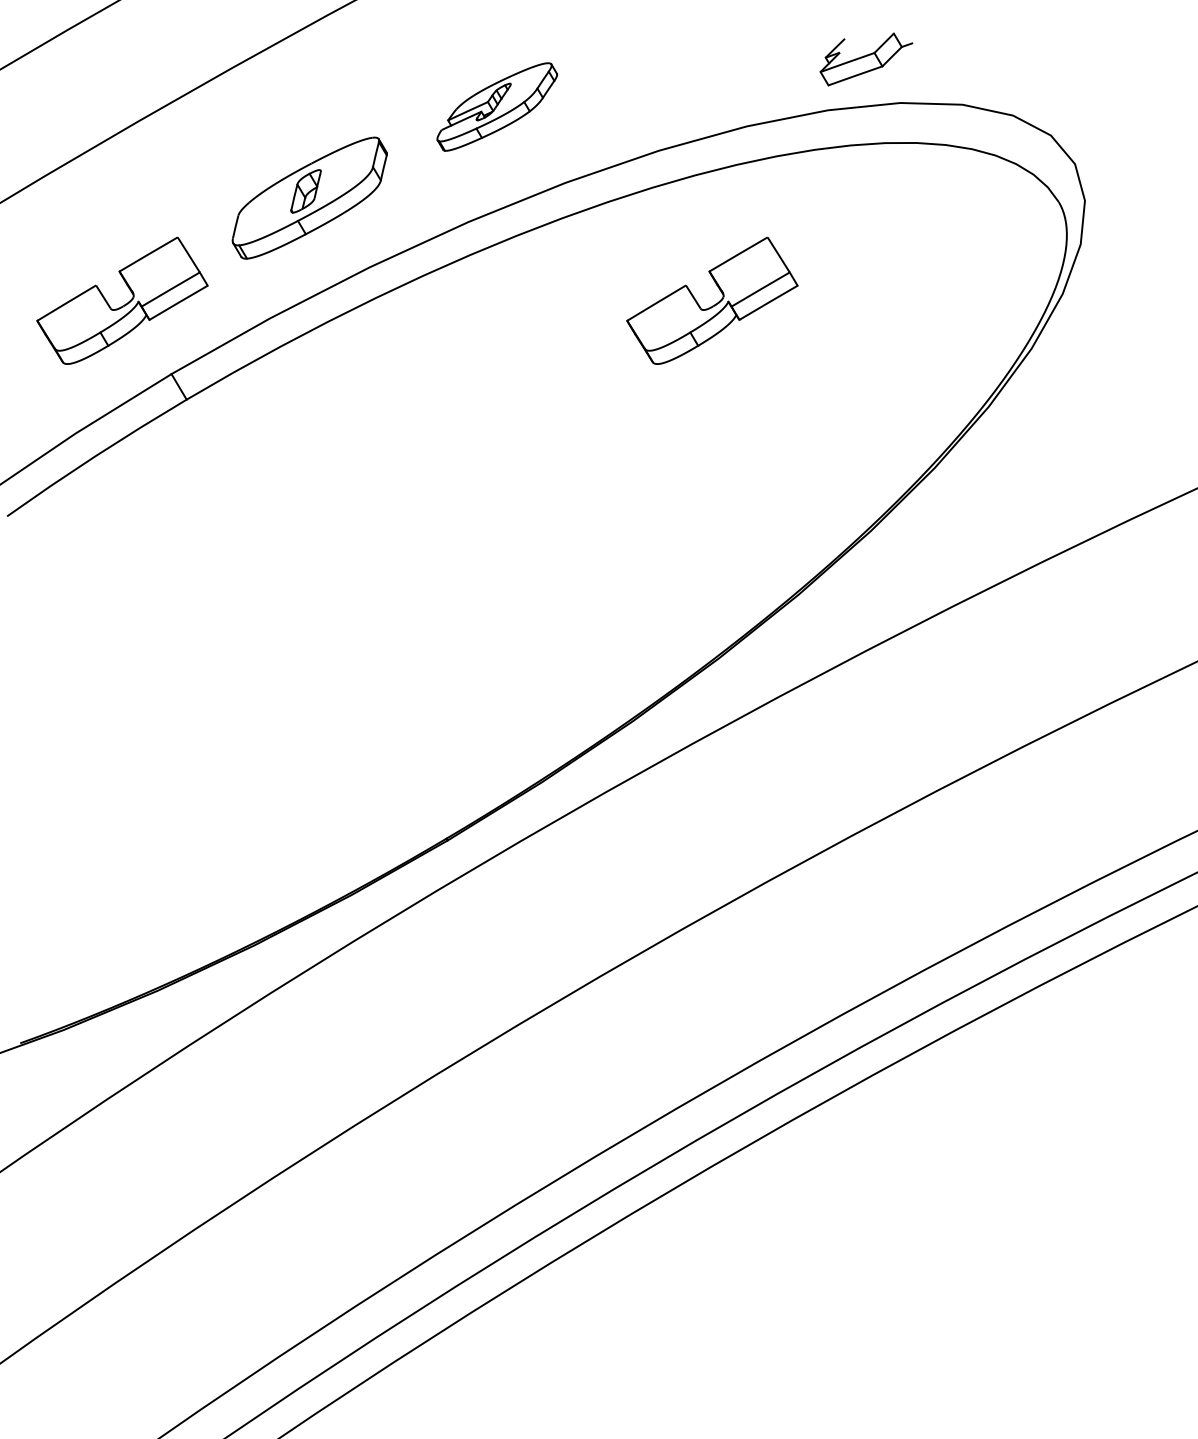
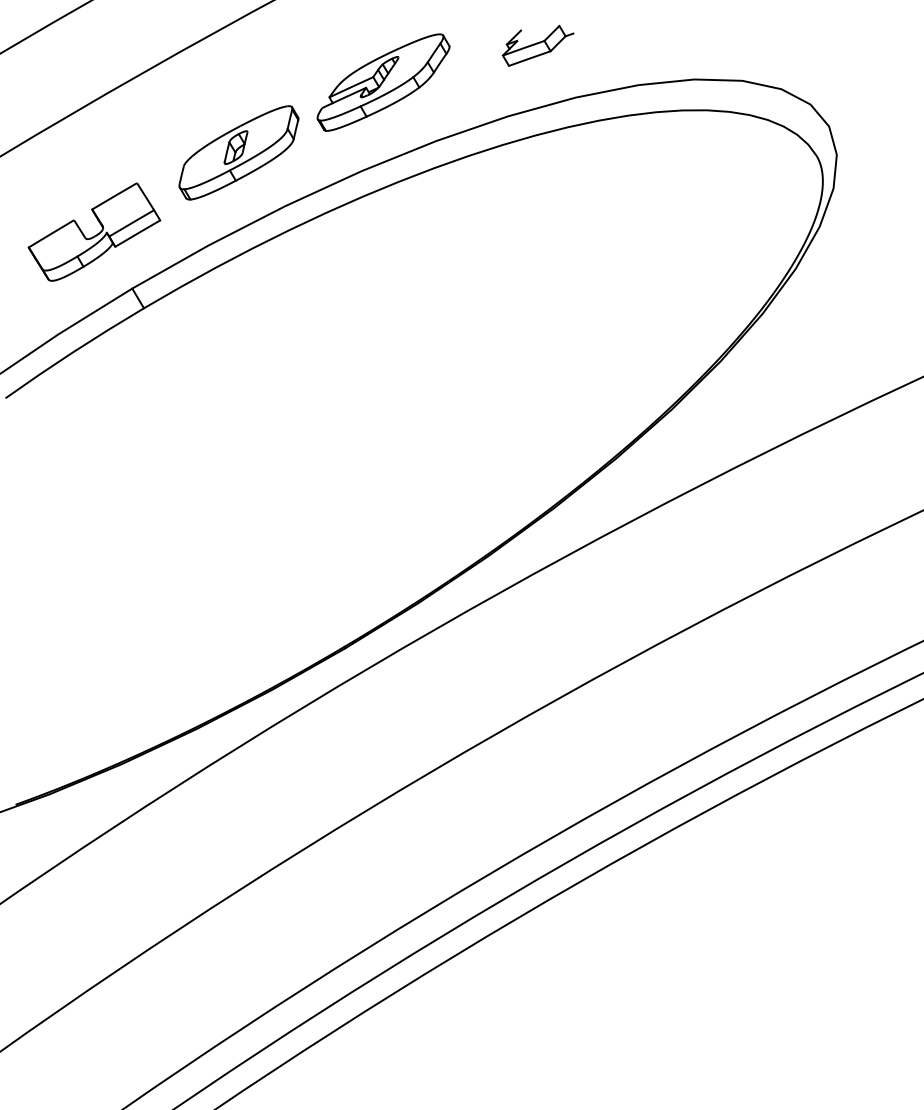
part: (865, 58) -> (537, 45), moved
part: (497, 106) -> (383, 82), size x1.43
part: (712, 300) -> (549, 231), removed

